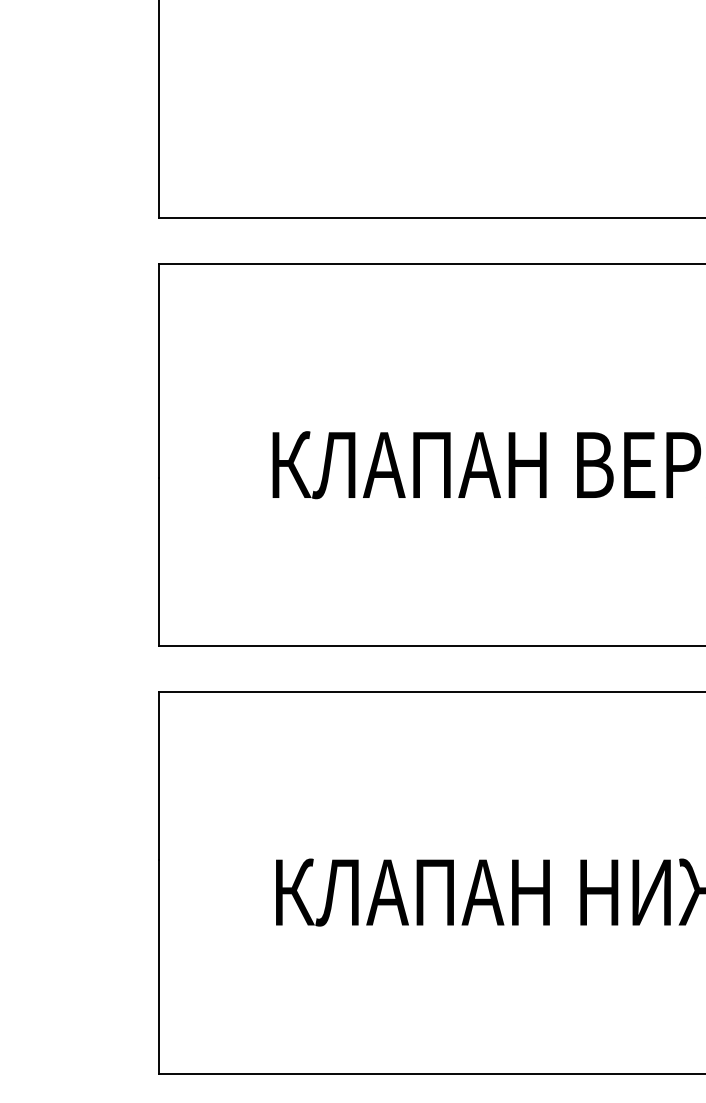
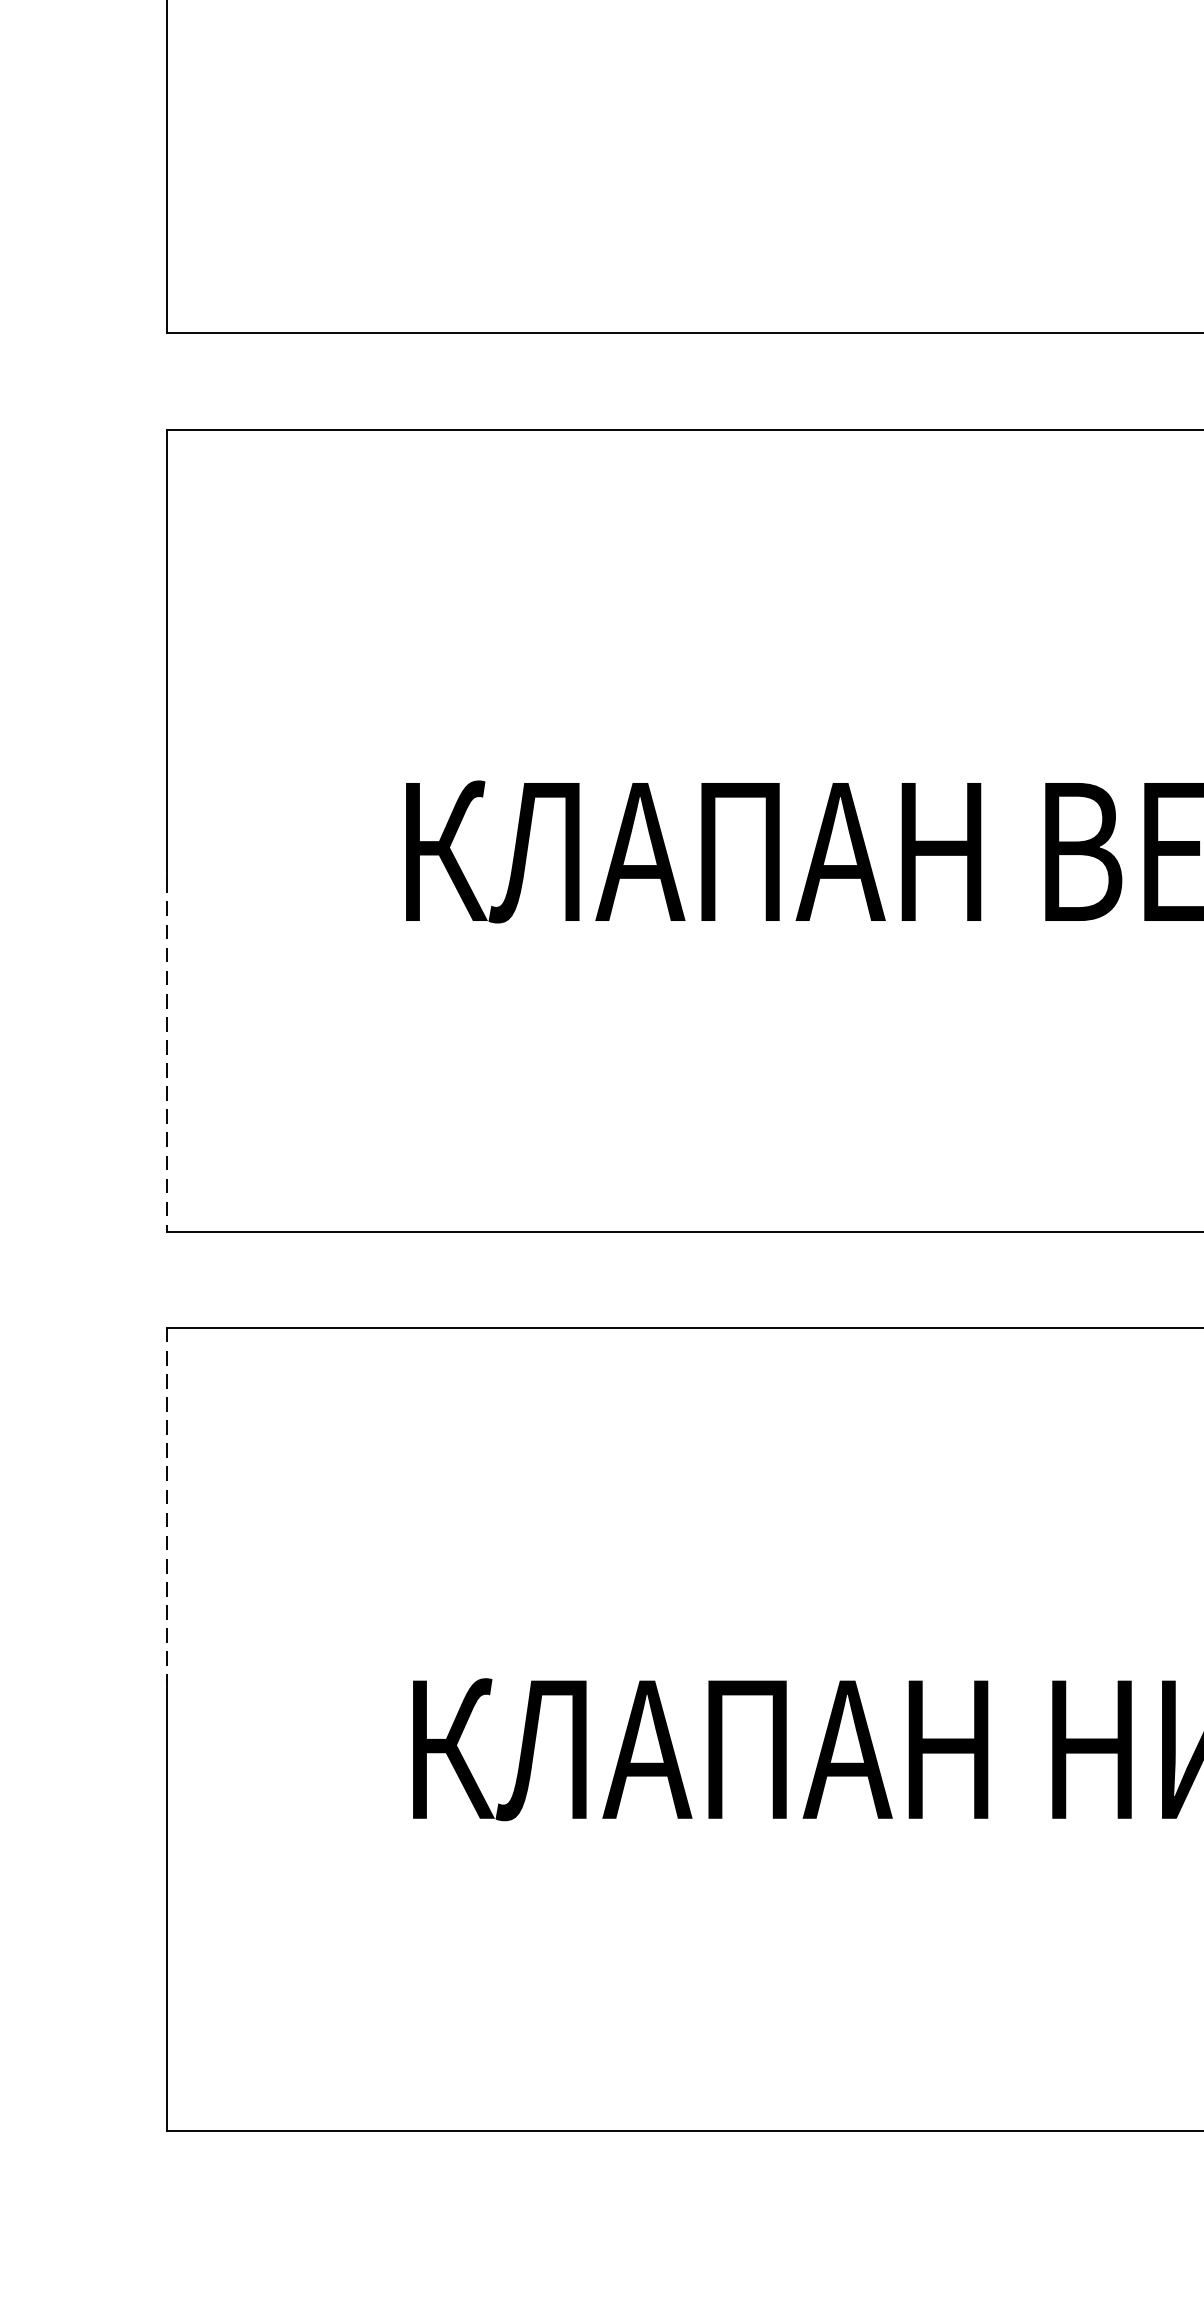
line: (158, 562) -> (166, 1056), solid -> dashed
line: (158, 776) -> (166, 1505), solid -> dashed

